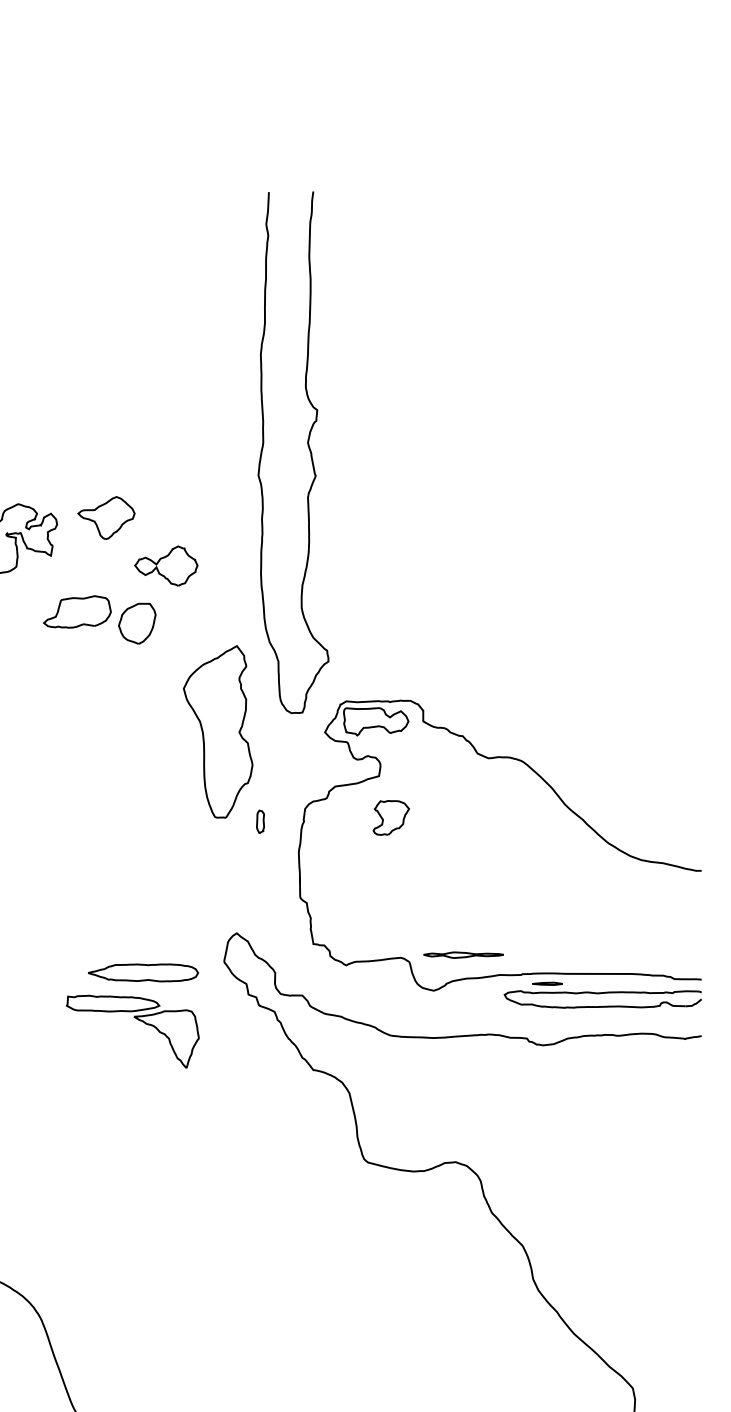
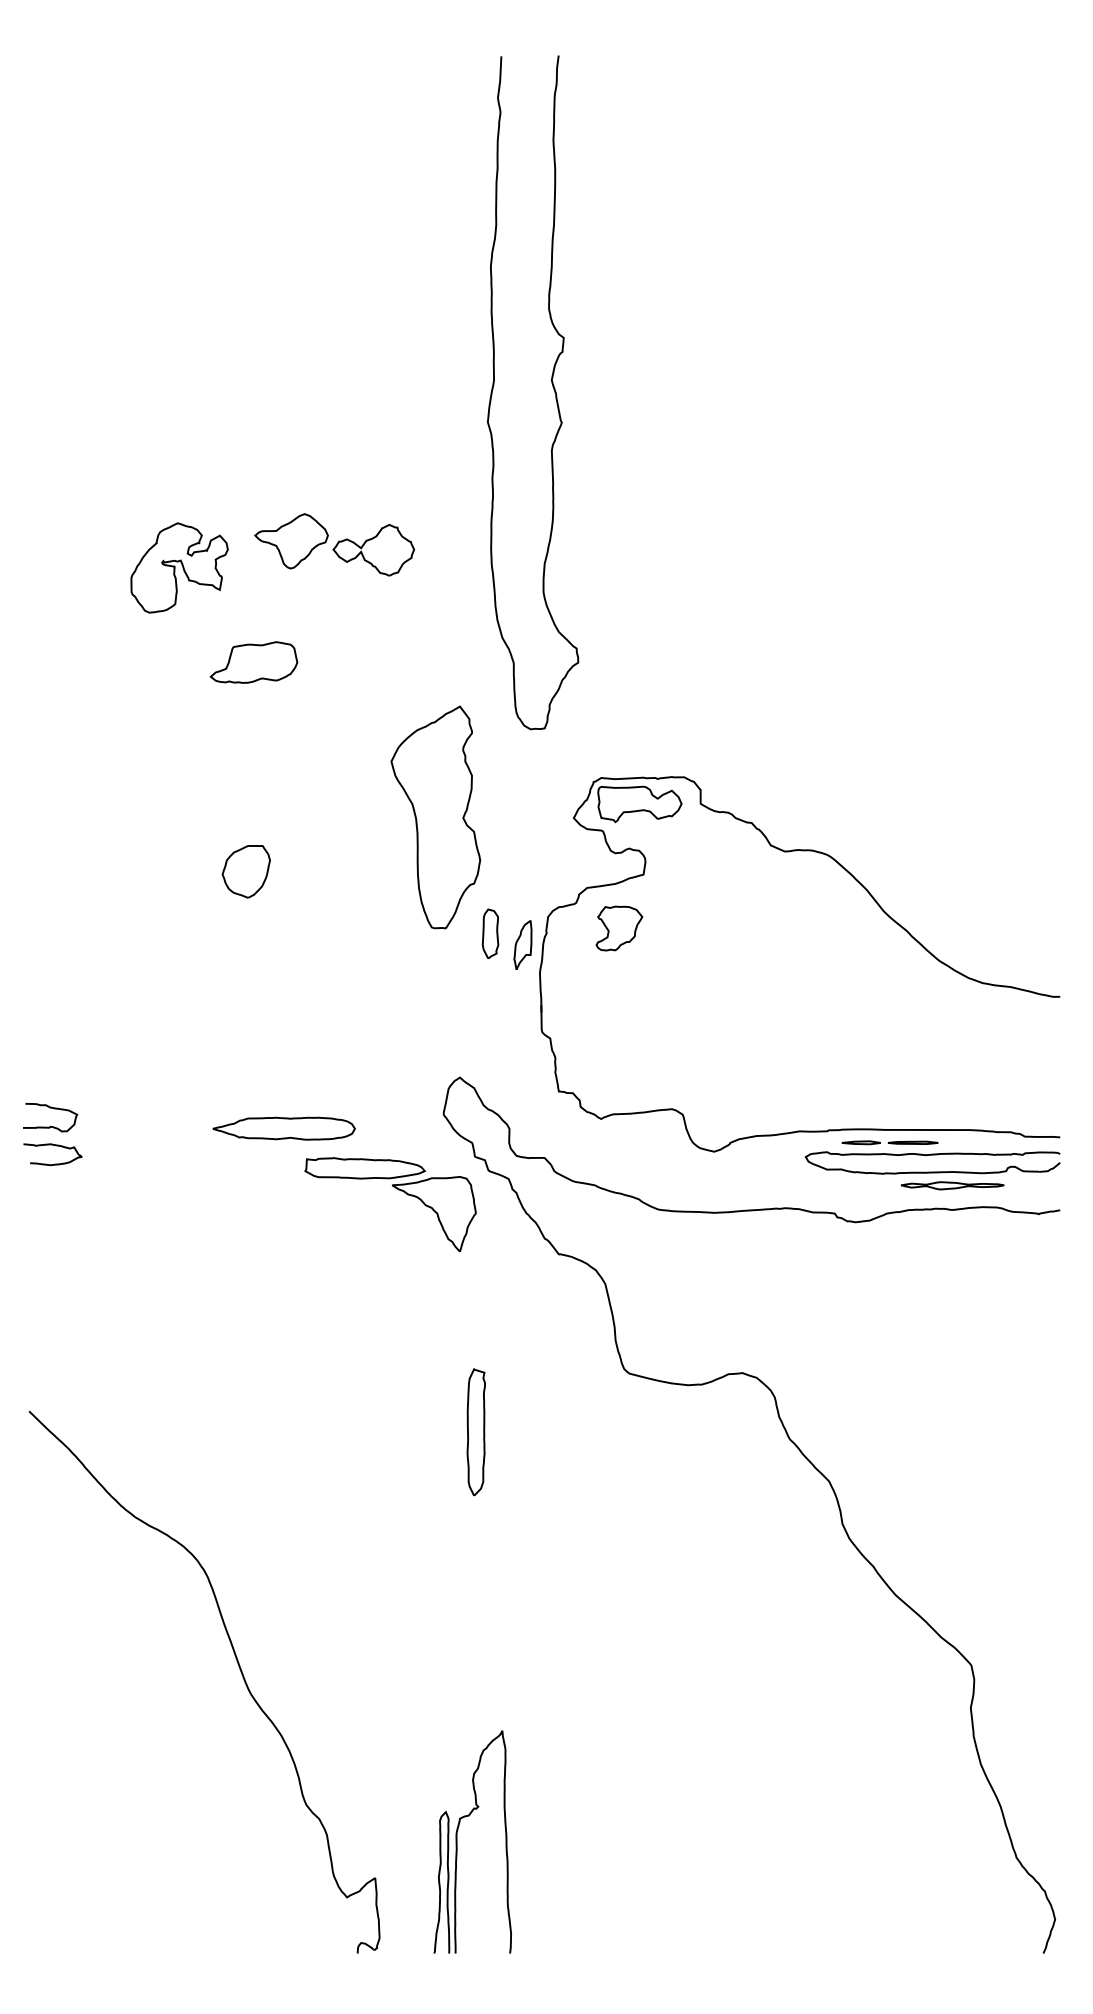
curve: (308, 448) -> (552, 387), moved
part: (166, 566) -> (373, 550), moved
part: (136, 623) -> (245, 871), moved
part: (391, 817) -> (619, 928), moved
part: (260, 821) -> (490, 933), size x1.67
part: (285, 830) -> (522, 944), added
part: (463, 954) -> (952, 1185), moved
part: (142, 972) -> (283, 1128), moved
line: (588, 983) -> (913, 1142), added
part: (138, 1020) -> (398, 1190), moved
part: (248, 1208) -> (475, 1432), added

